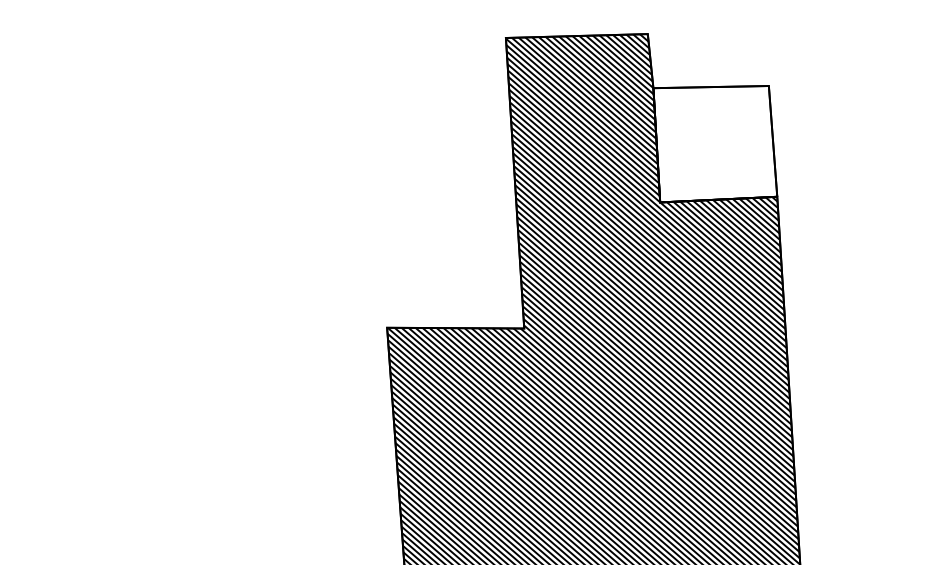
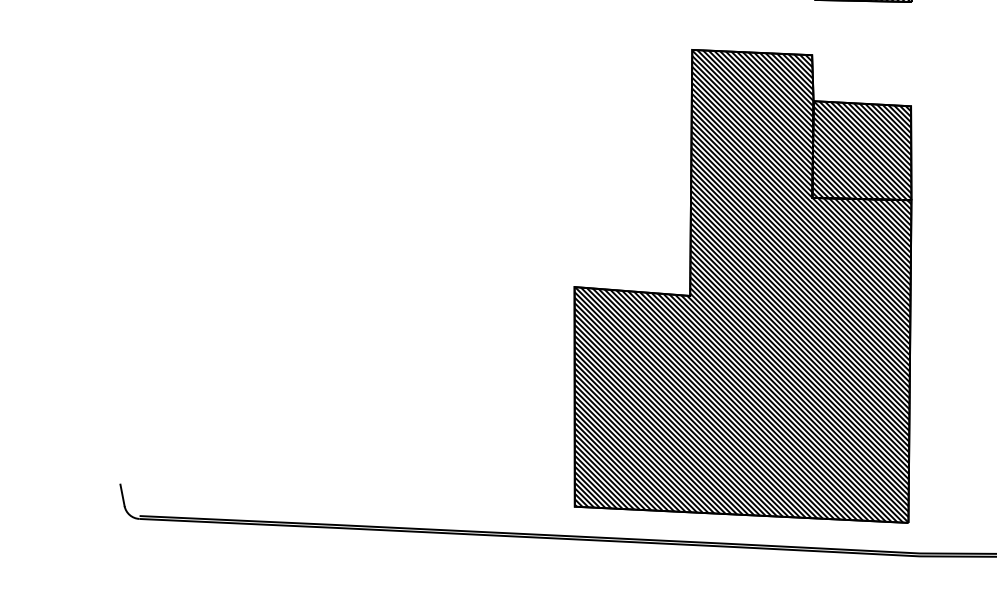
hatch: (714, 142) -> (861, 150), added

